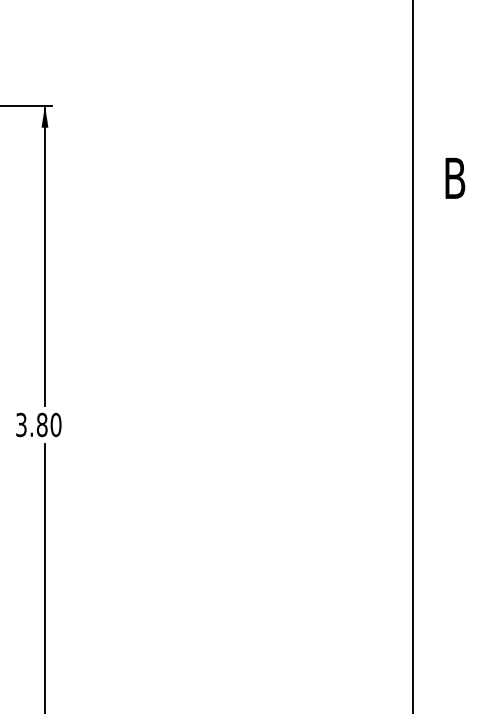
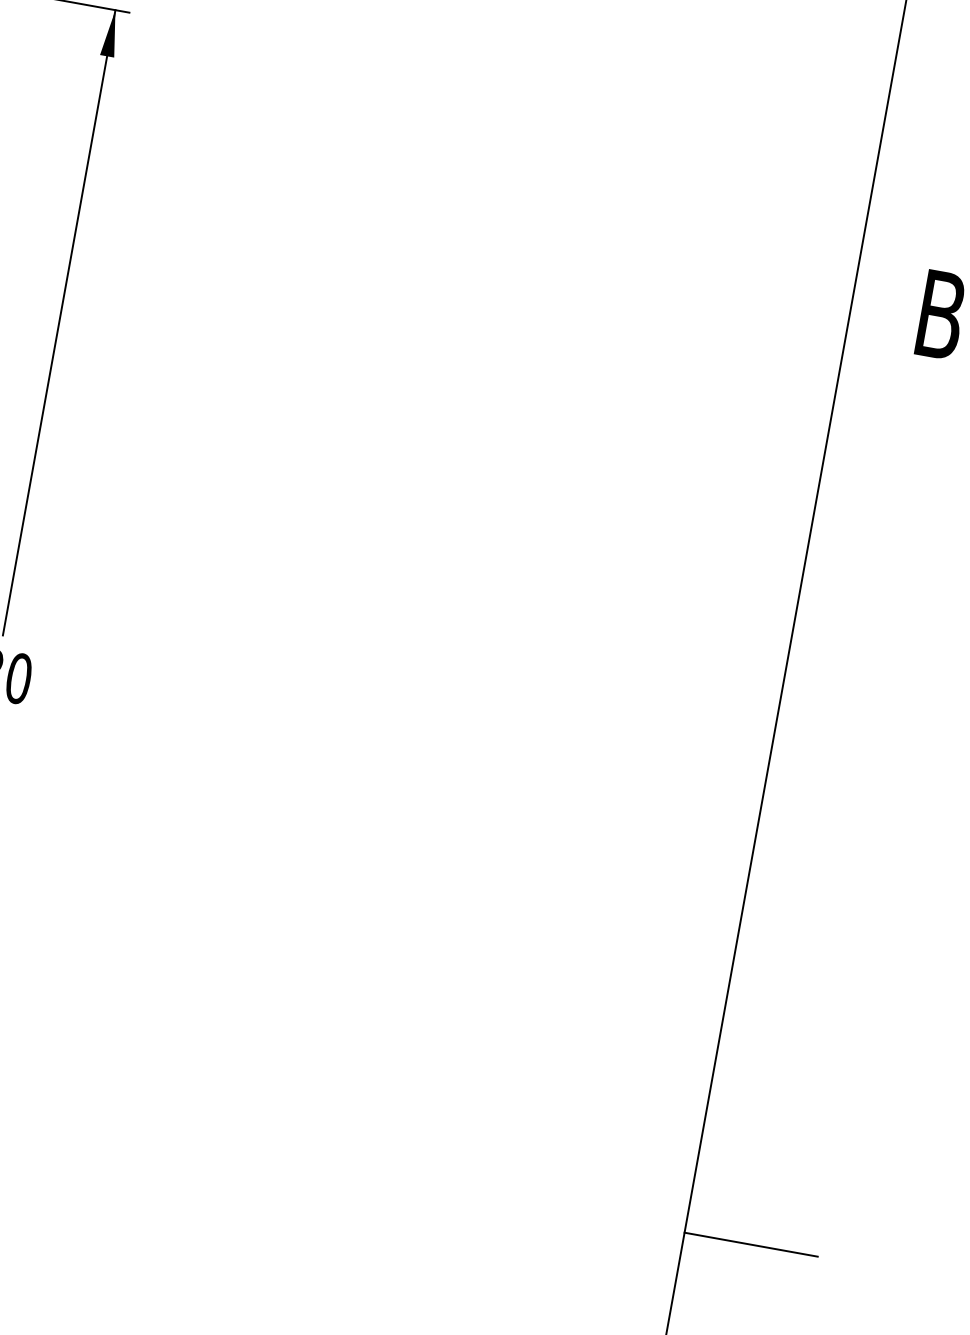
line: (444, 627) -> (750, 1245), added

